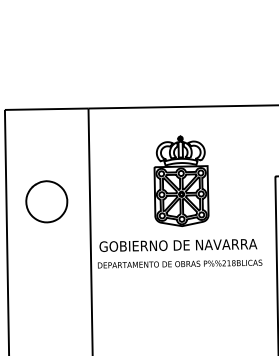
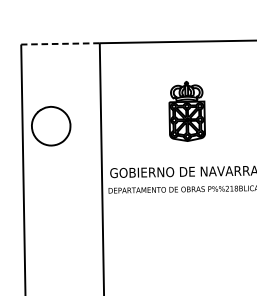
line: (46, 109) -> (60, 44), solid -> dashed
part: (181, 180) -> (187, 110), size x0.7
part: (46, 201) -> (50, 125), moved

